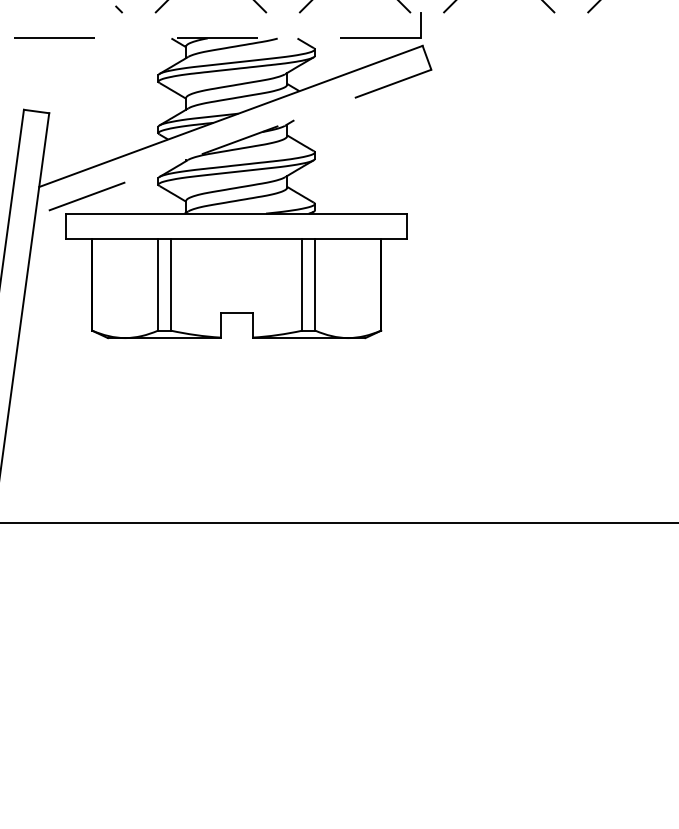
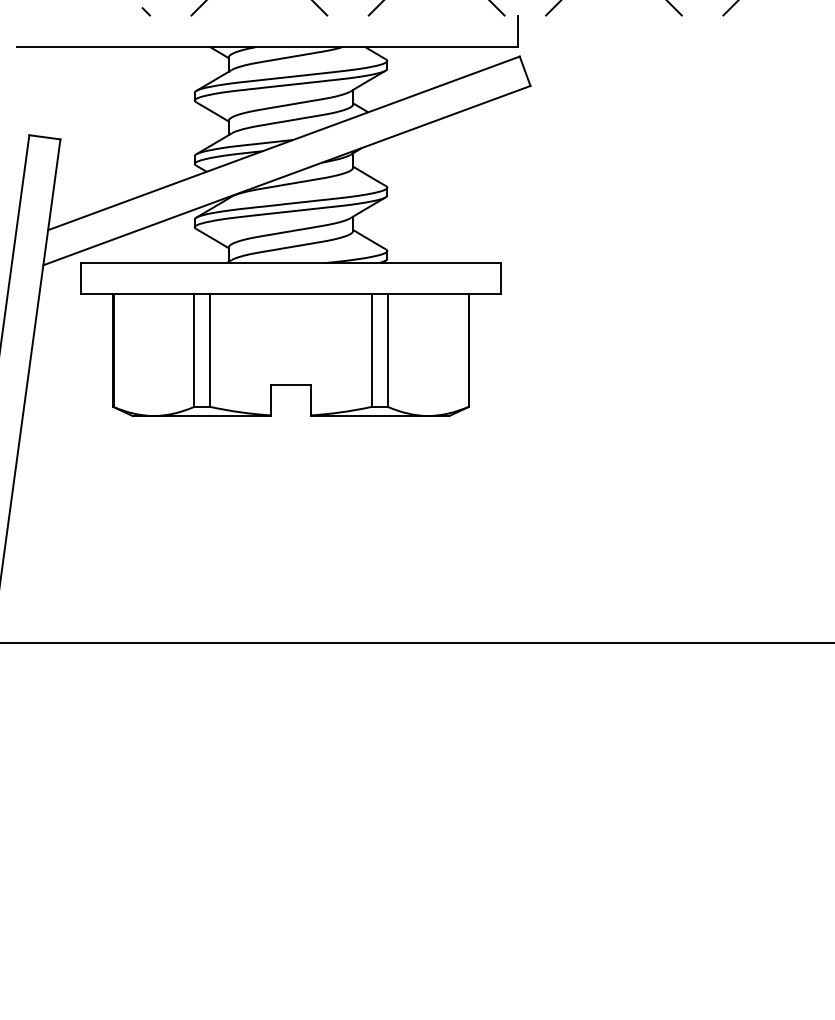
line: (217, 38) -> (267, 47), dashed -> solid
line: (232, 142) -> (285, 175), dashed -> solid

